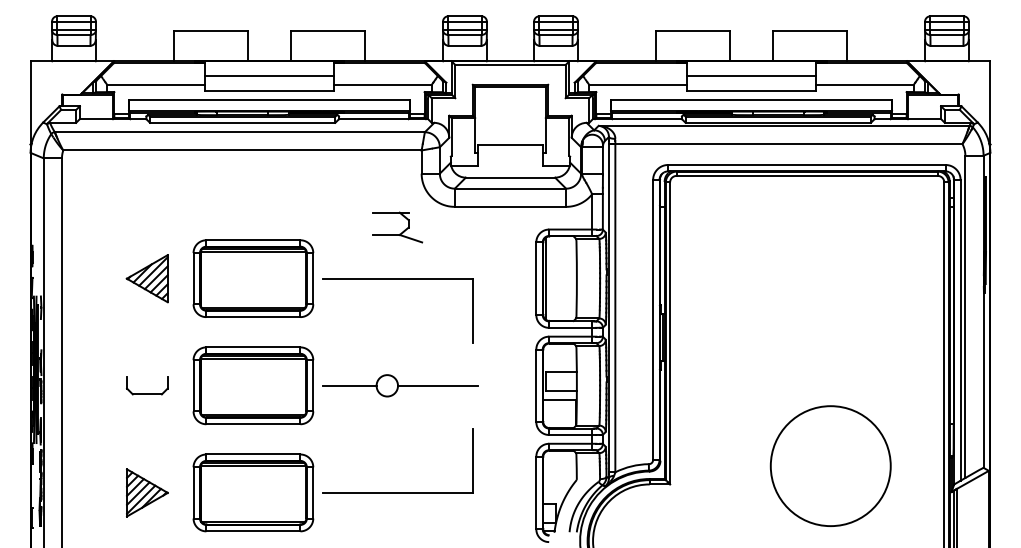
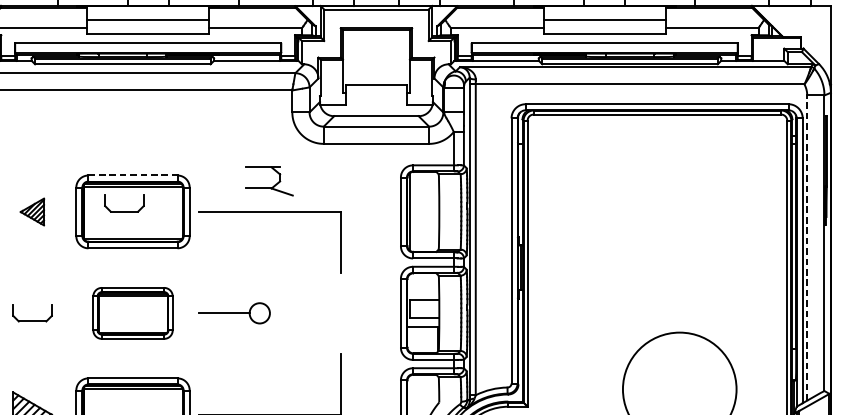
part: (399, 233) -> (271, 187), moved
line: (253, 240) -> (133, 175), solid -> dashed
part: (244, 277) -> (124, 210), added
part: (146, 278) -> (31, 211), size x0.6
line: (965, 316) -> (807, 247), solid -> dashed
part: (253, 385) -> (133, 313), size x0.7
line: (438, 385) -> (308, 313), removed

